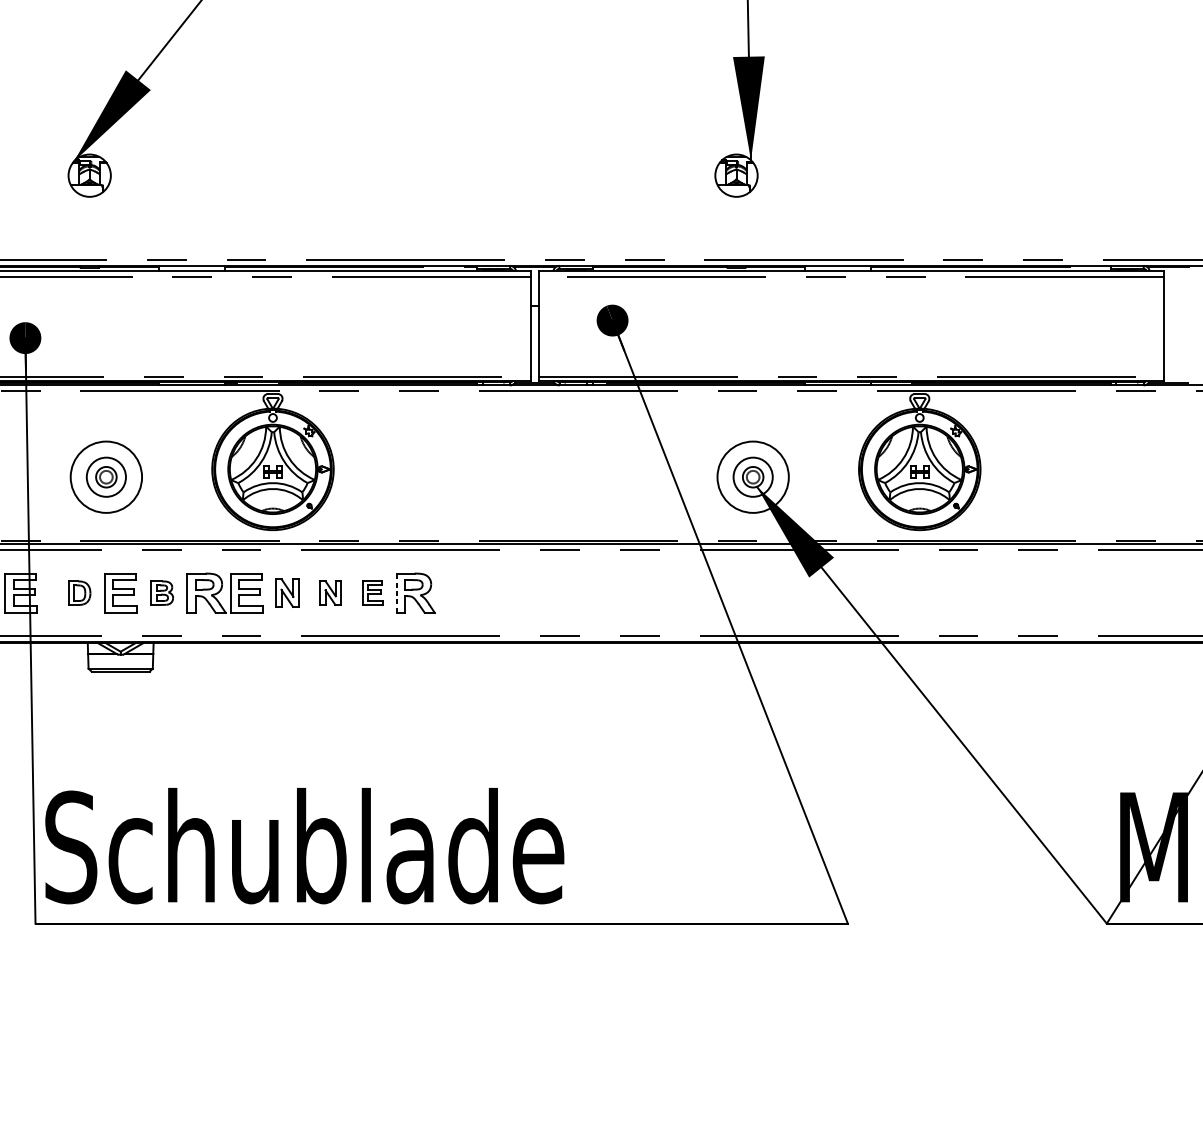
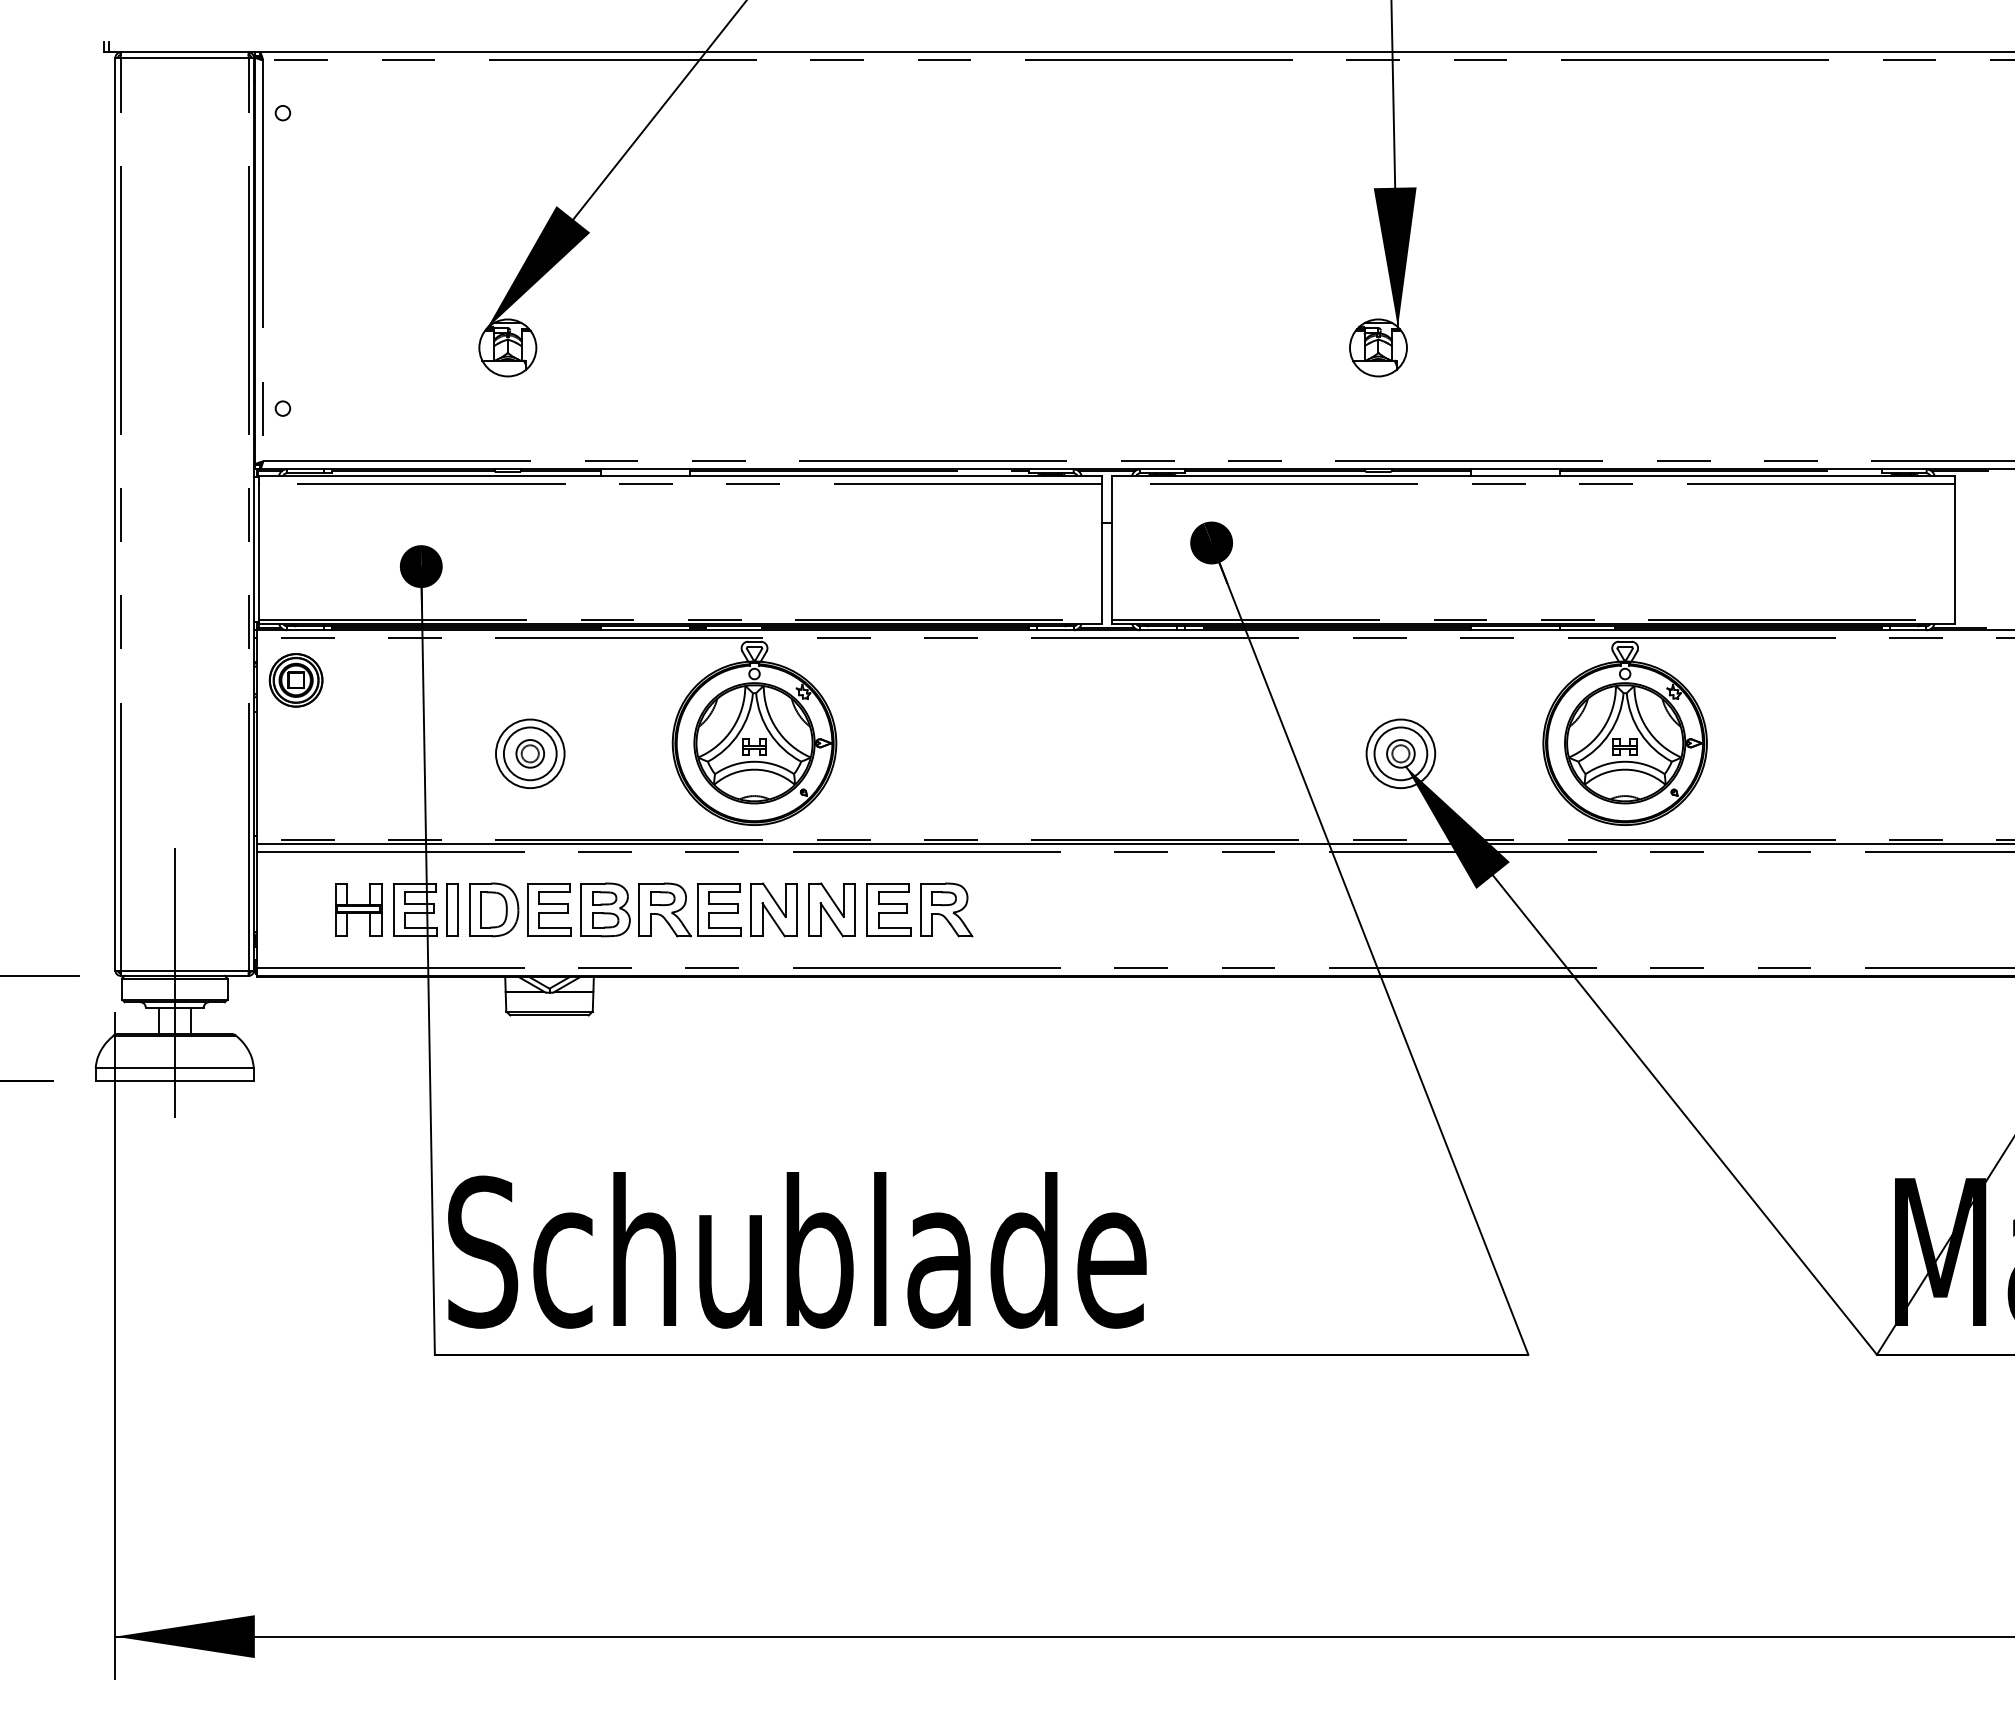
circle: (106, 476) -> (530, 753), size x0.71
circle: (752, 476) -> (1400, 753), size x0.71
part: (48, 592) -> (452, 909), added
part: (79, 592) -> (494, 909), size x1.67
part: (162, 592) -> (605, 909), size x1.67
part: (287, 592) -> (773, 909), size x1.43
part: (330, 592) -> (831, 909), size x1.67
part: (372, 592) -> (888, 909), size x1.67
line: (396, 592) -> (920, 909), dashed -> solid

